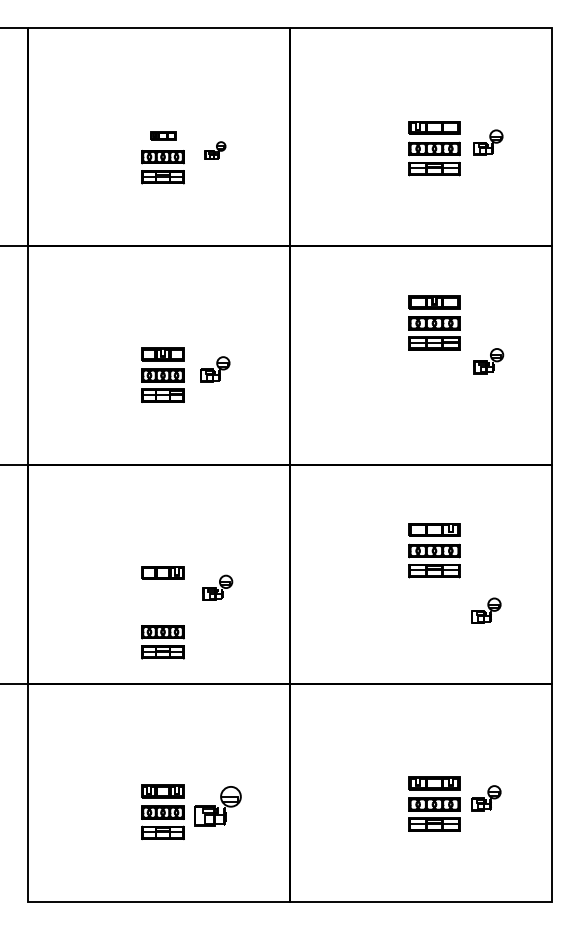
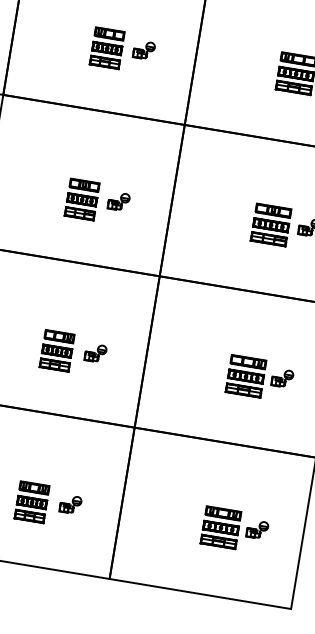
part: (162, 135) -> (109, 33), size x1.67
part: (215, 150) -> (144, 50), size x1.43
part: (434, 322) -> (271, 224), moved
part: (434, 550) -> (246, 376), moved
part: (486, 610) -> (282, 378), moved
part: (162, 642) -> (55, 358), moved
part: (217, 806) -> (70, 504), size x0.62

